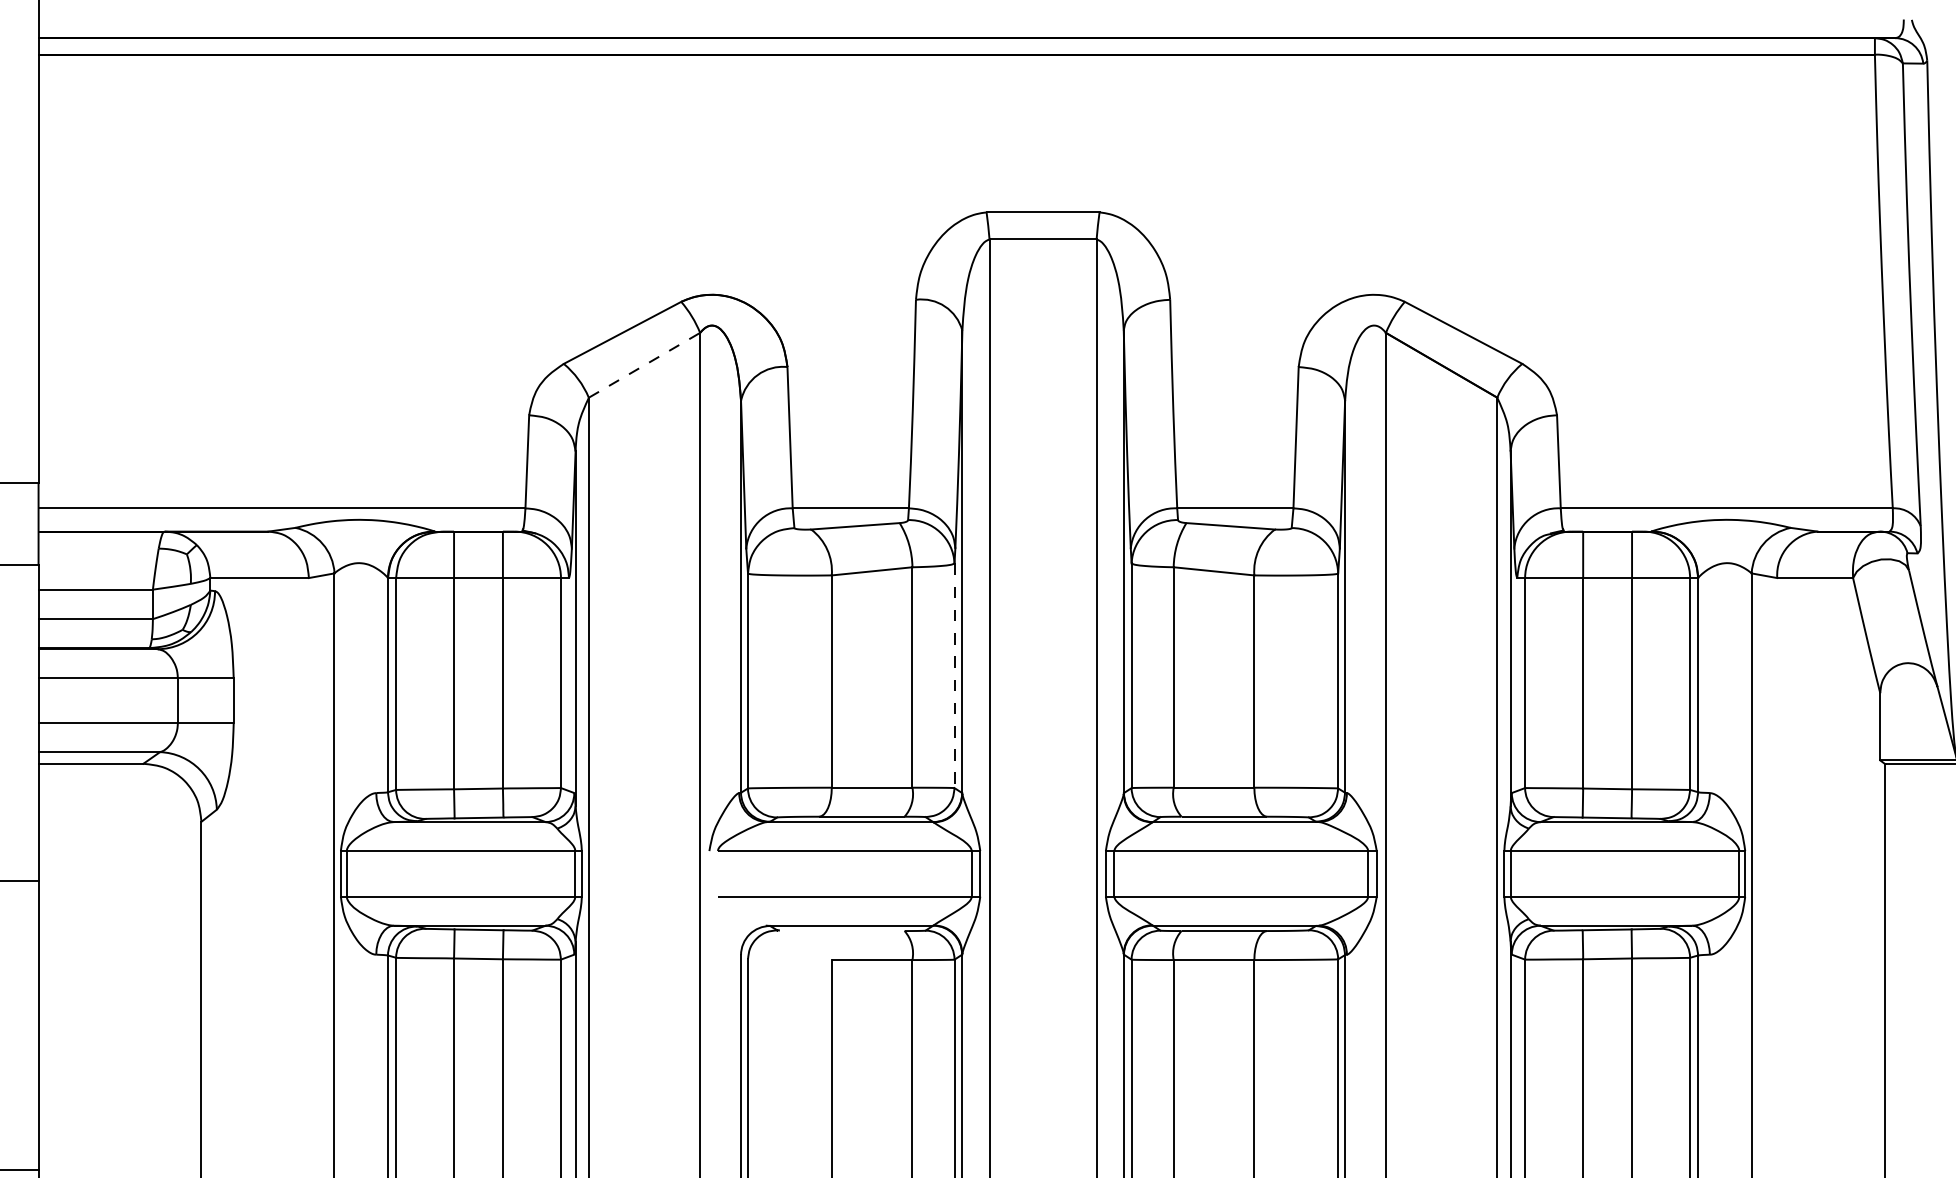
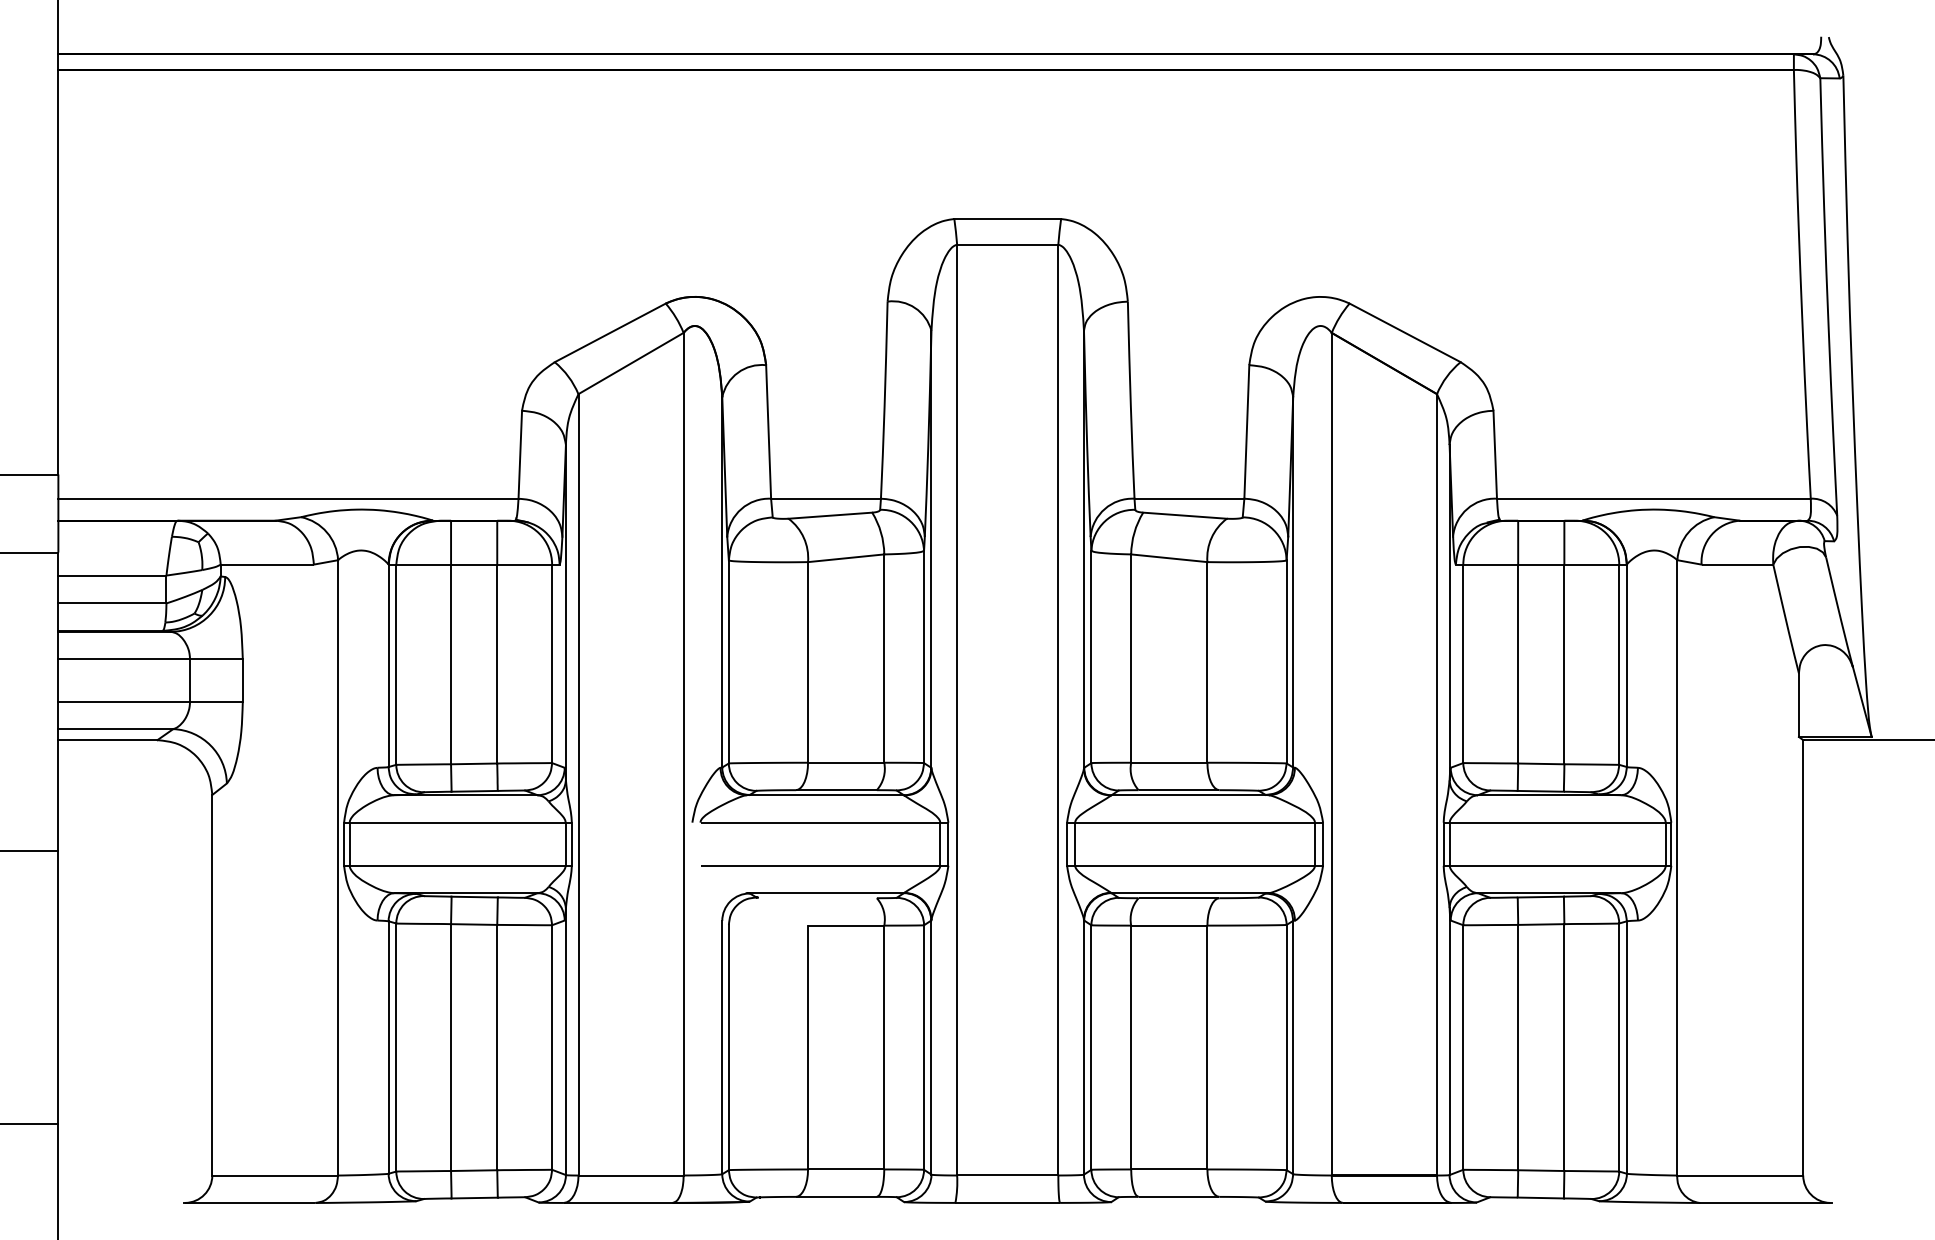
line: (644, 365) -> (631, 363), dashed -> solid
line: (955, 676) -> (924, 657), dashed -> solid

